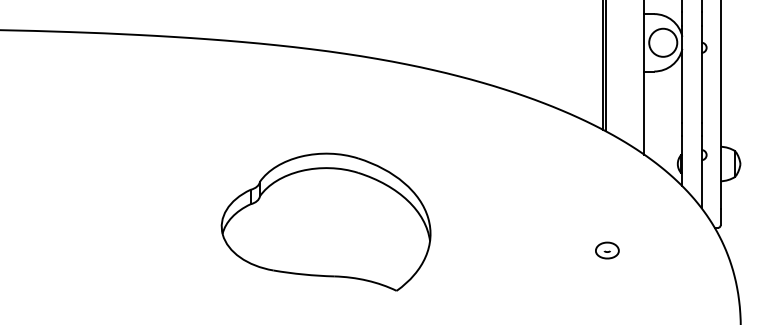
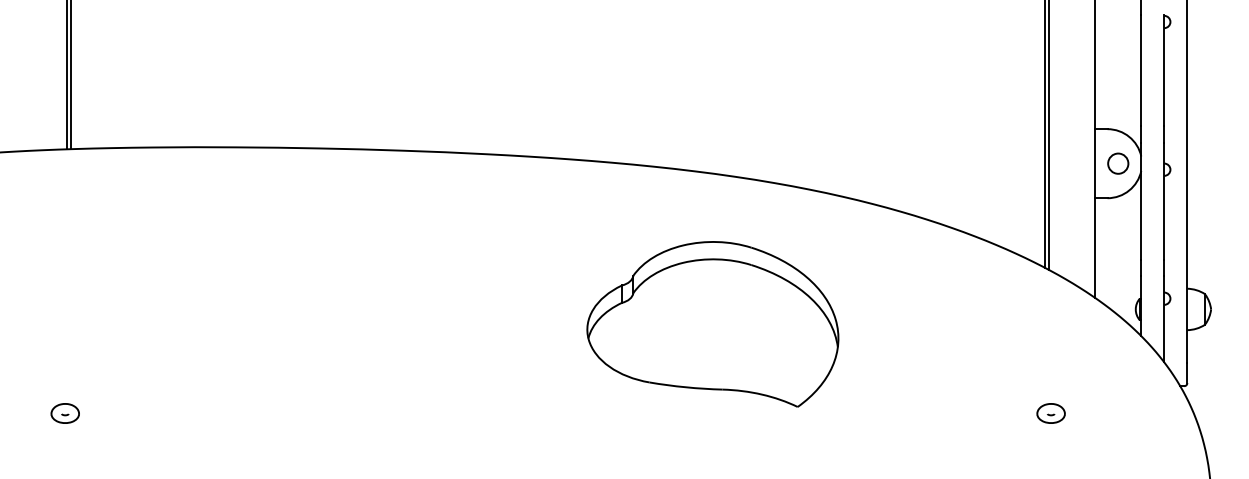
circle: (663, 42) -> (1118, 163), size x0.6
part: (325, 222) -> (712, 324), moved

